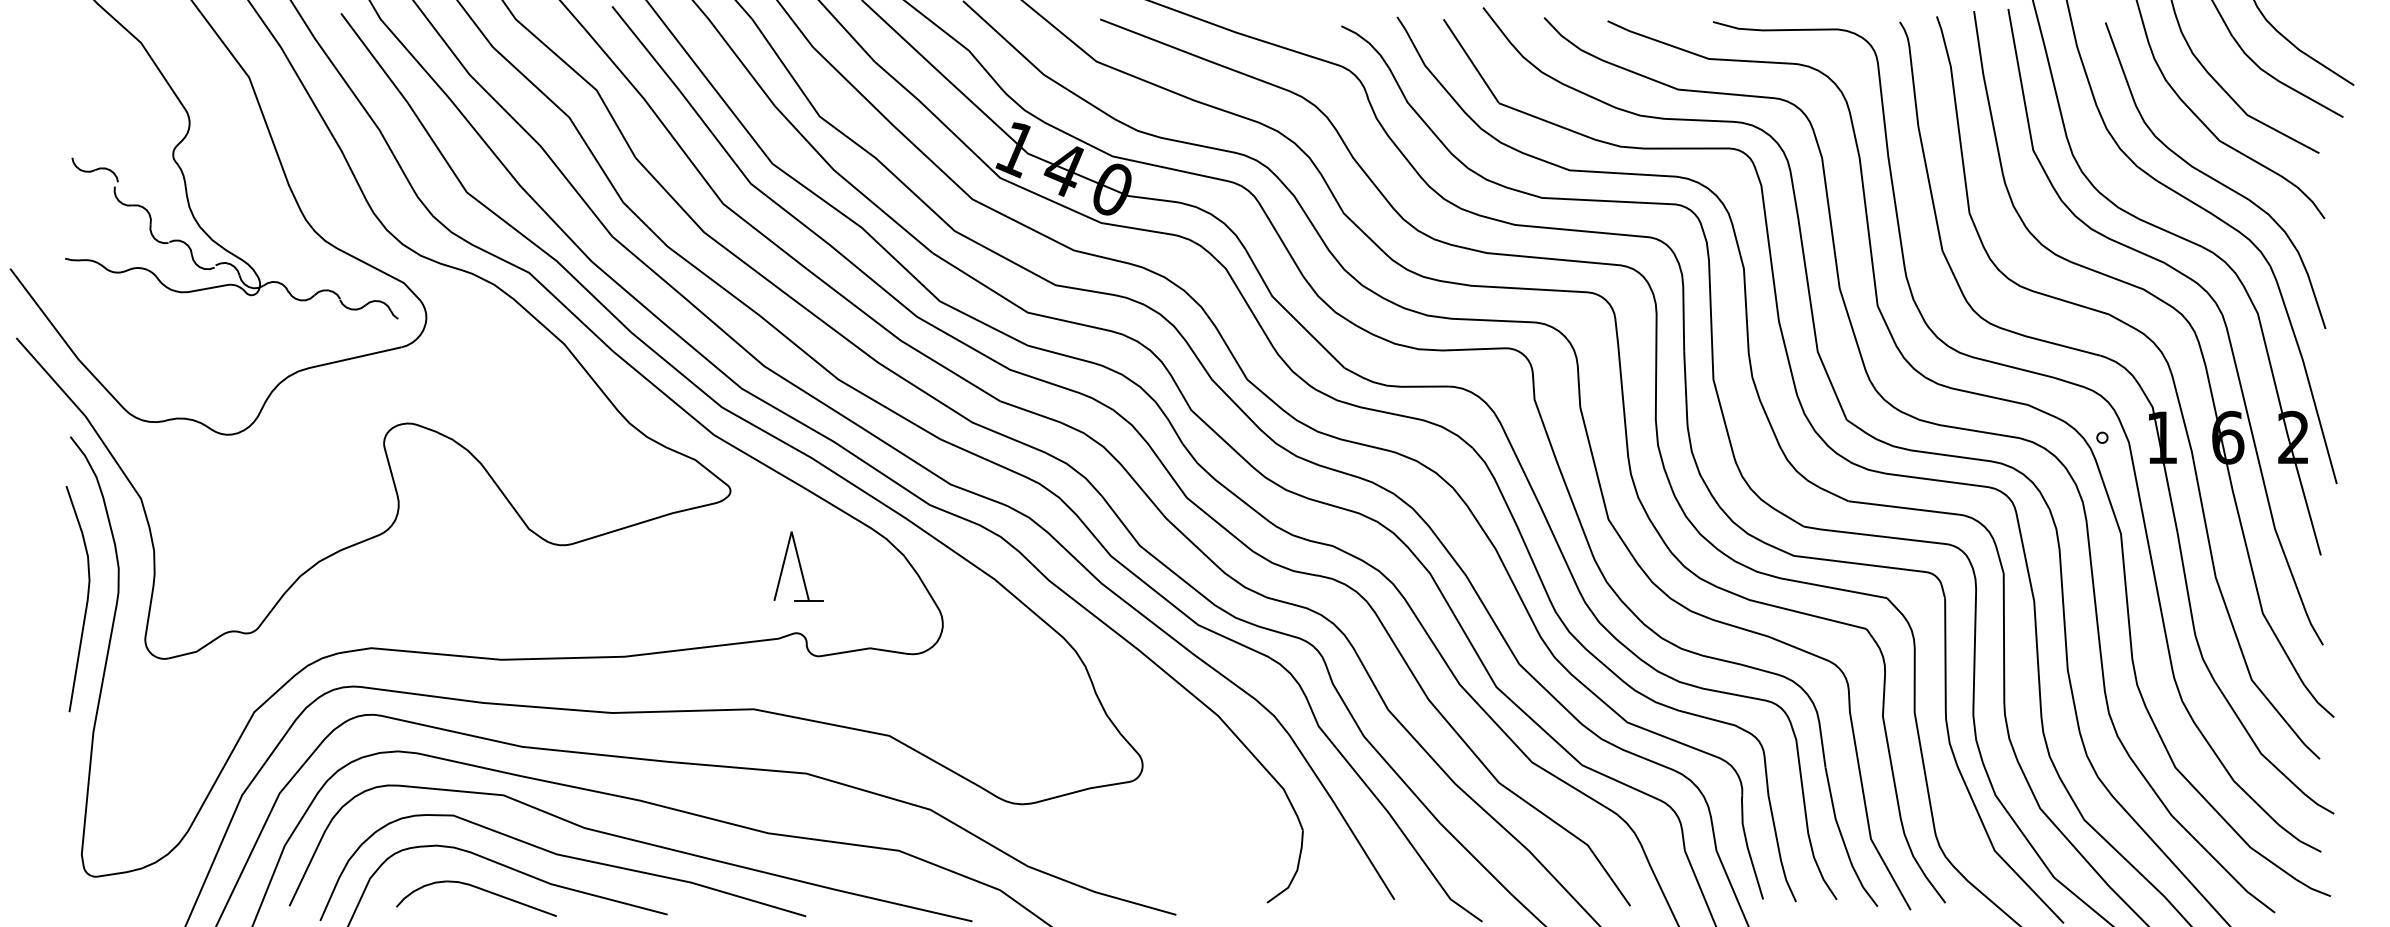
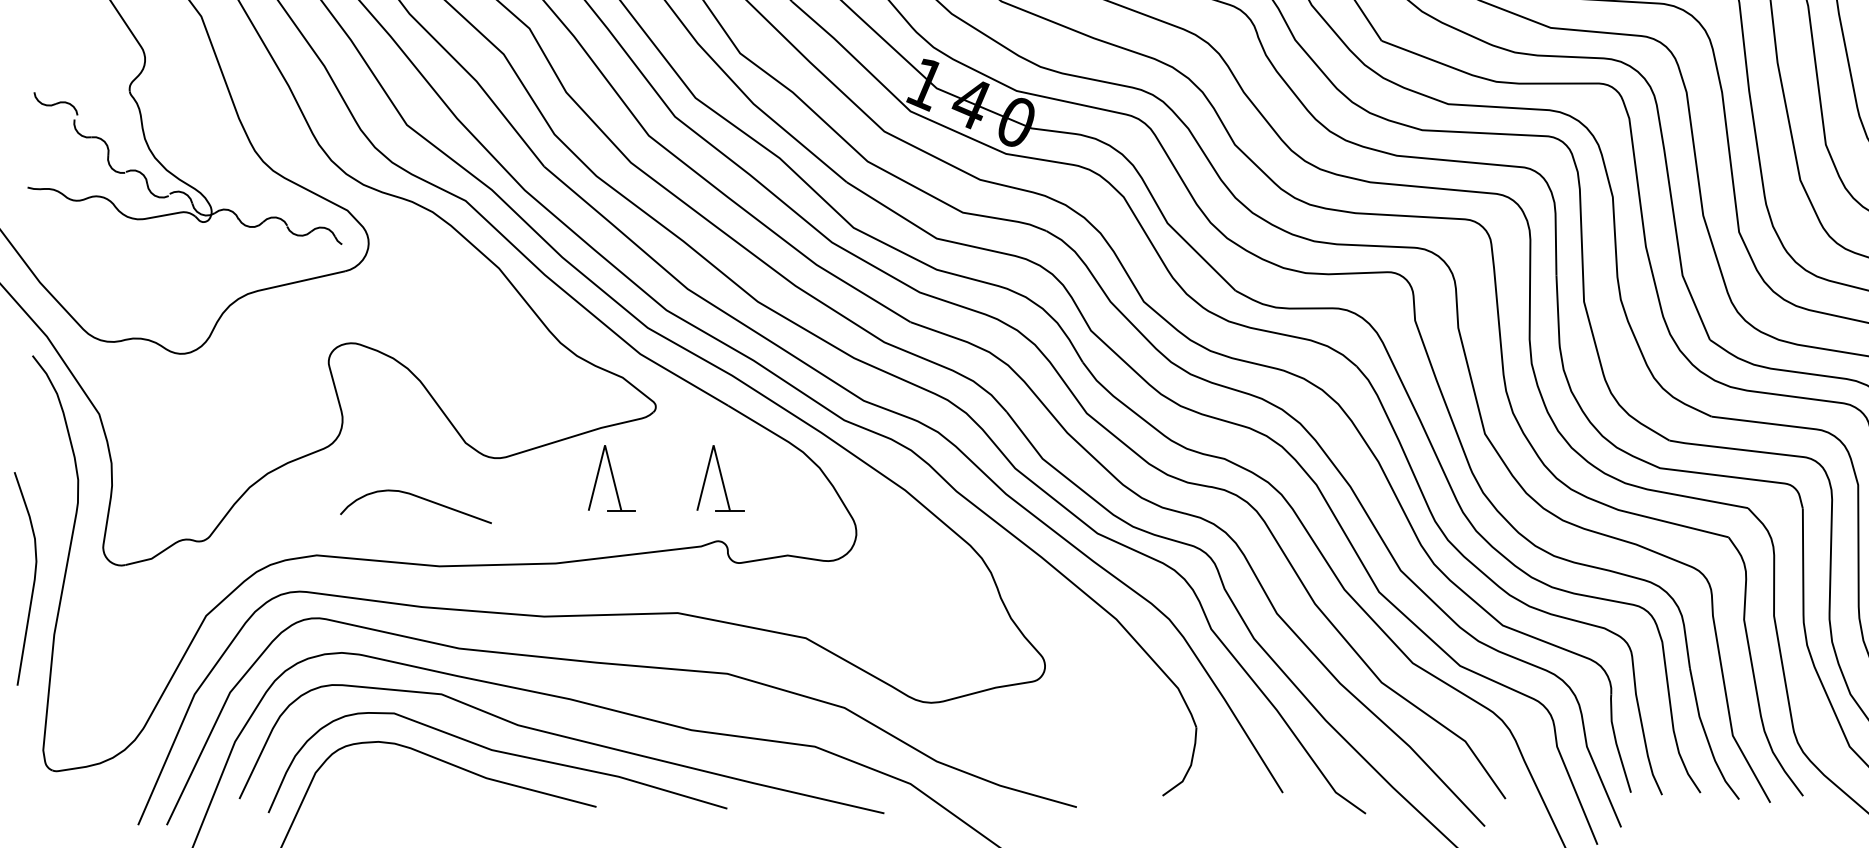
part: (683, 566) -> (611, 478), added
curve: (86, 599) -> (33, 579), moved
part: (479, 889) -> (418, 498), moved

